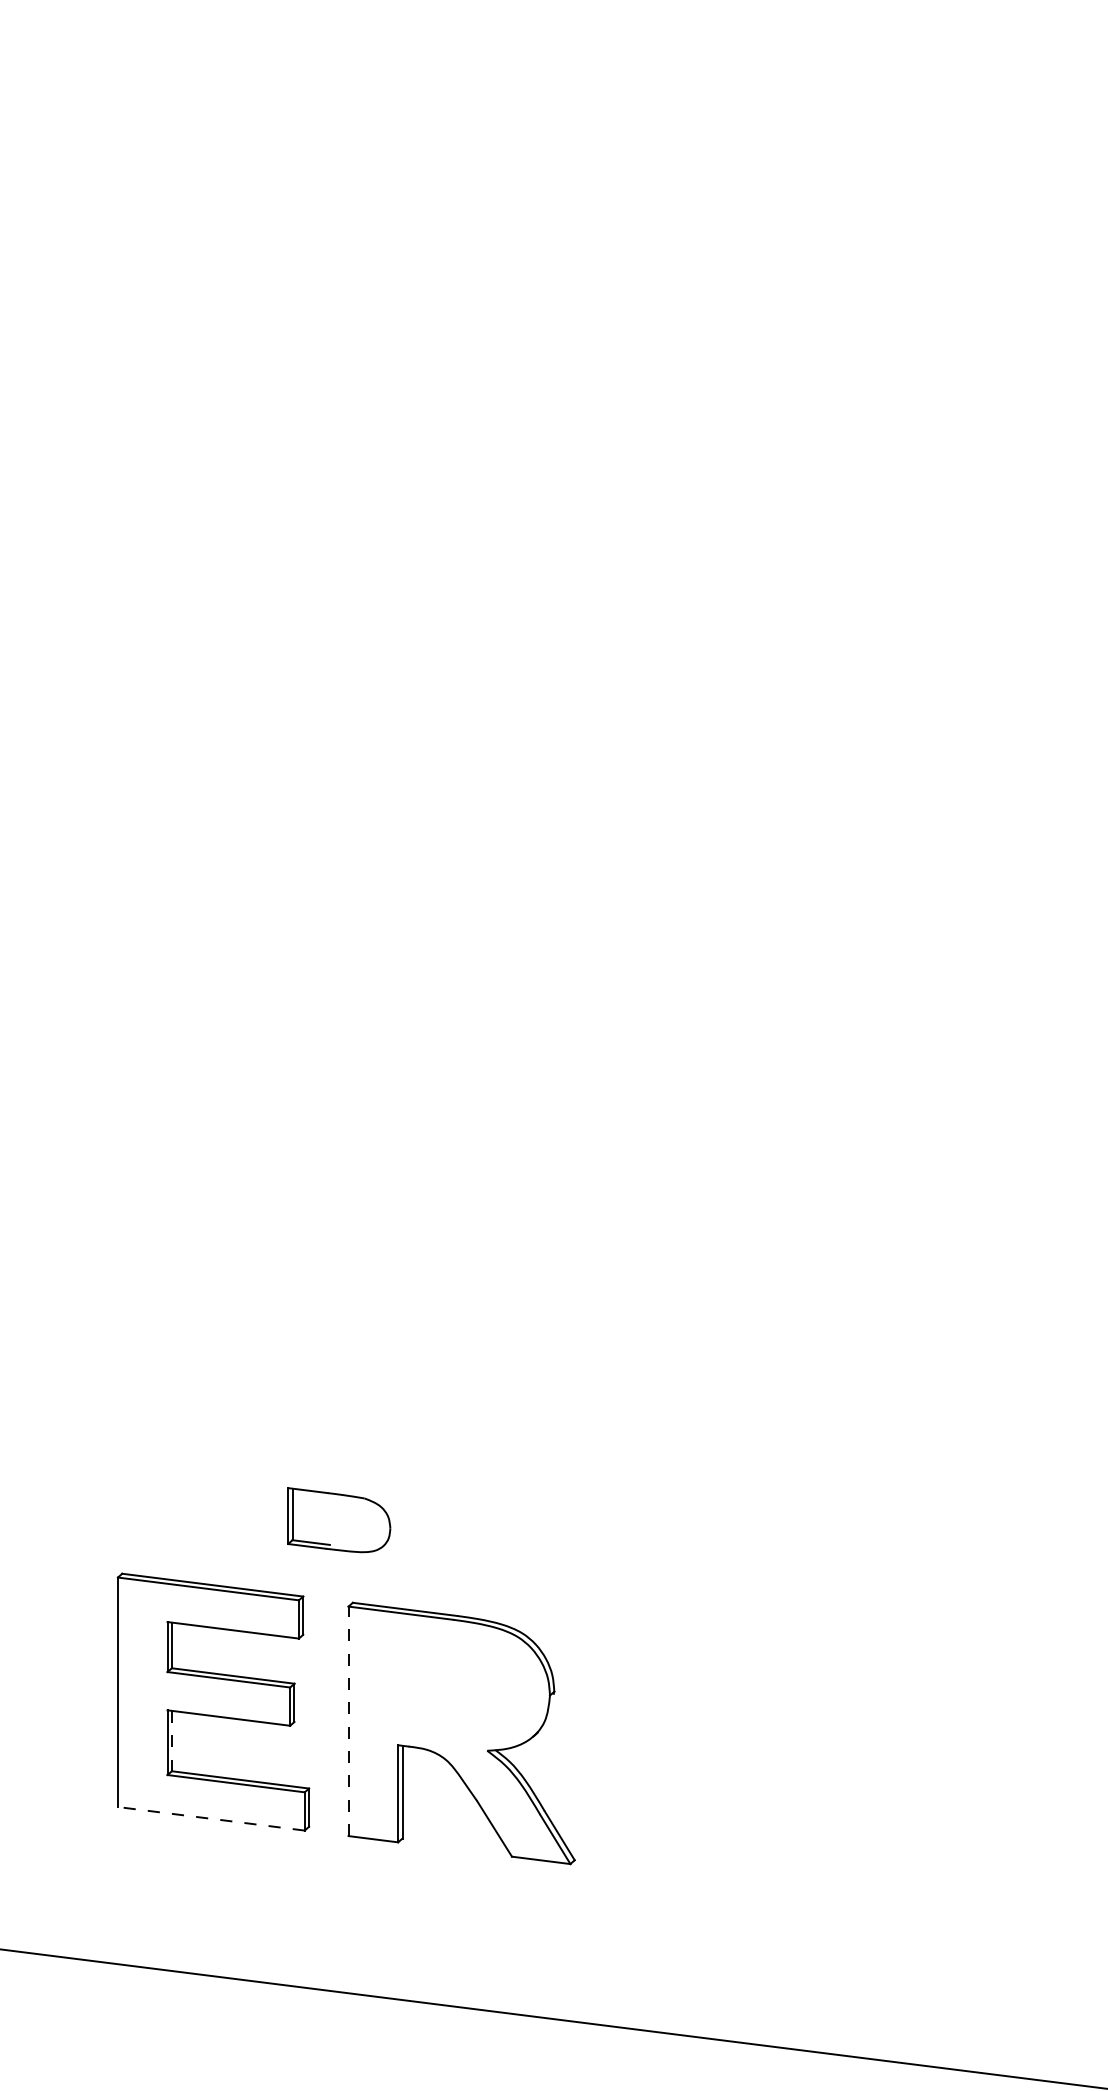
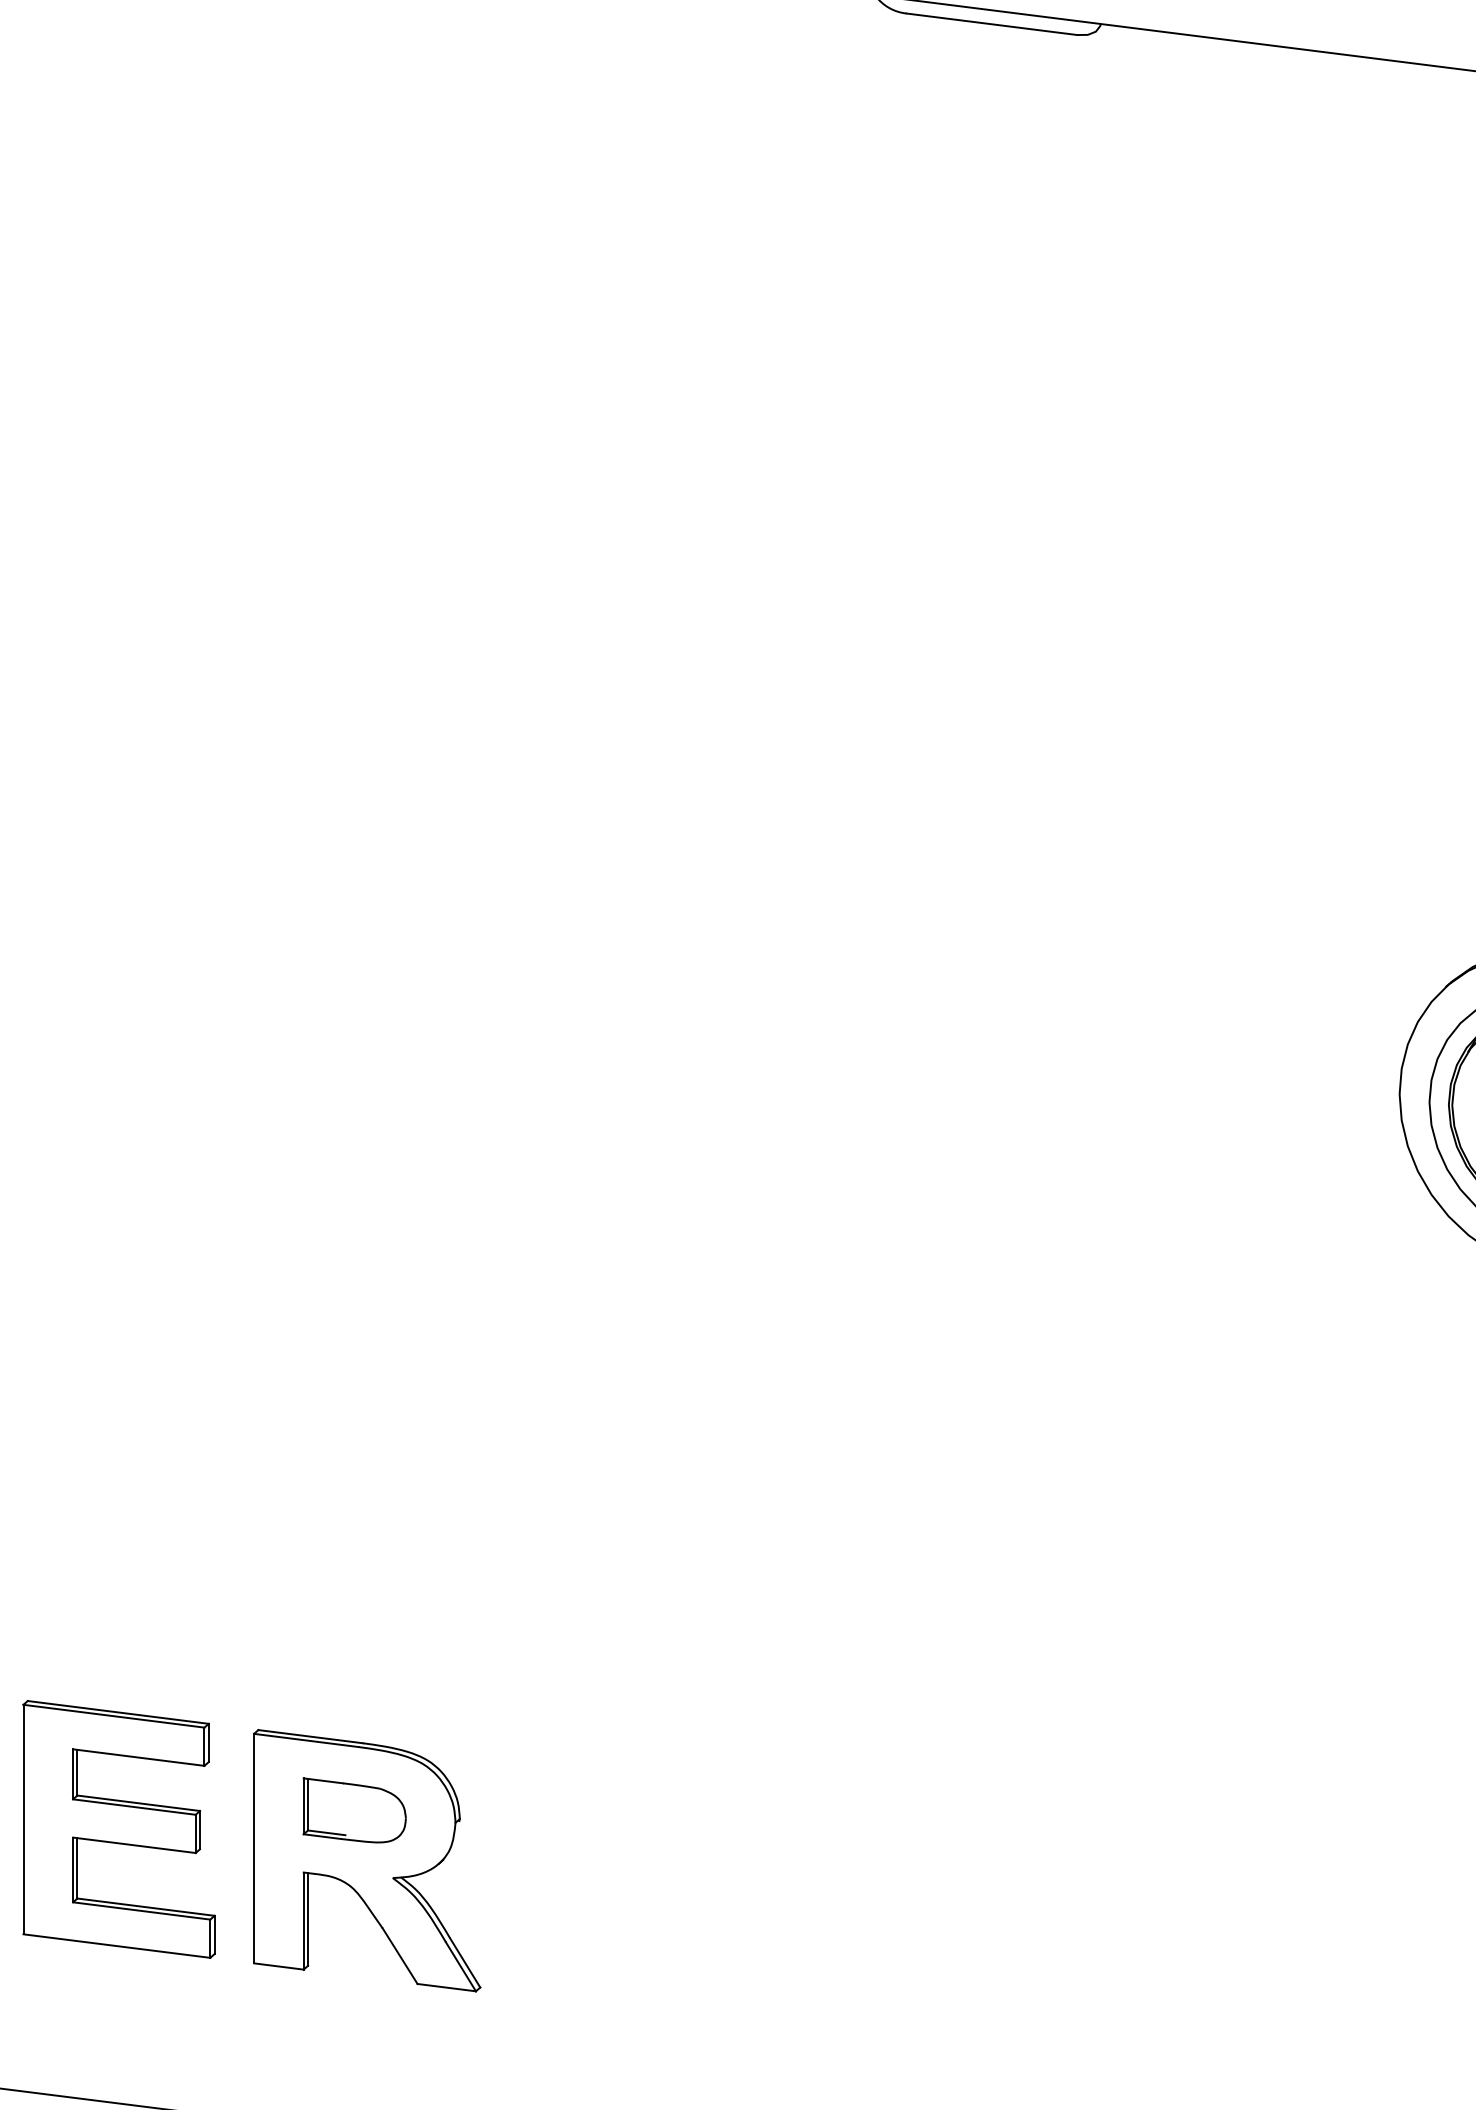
part: (338, 1520) -> (354, 1810), moved
line: (348, 1721) -> (254, 1848), dashed -> solid
line: (171, 1741) -> (77, 1868), dashed -> solid
line: (210, 1819) -> (116, 1946), dashed -> solid

